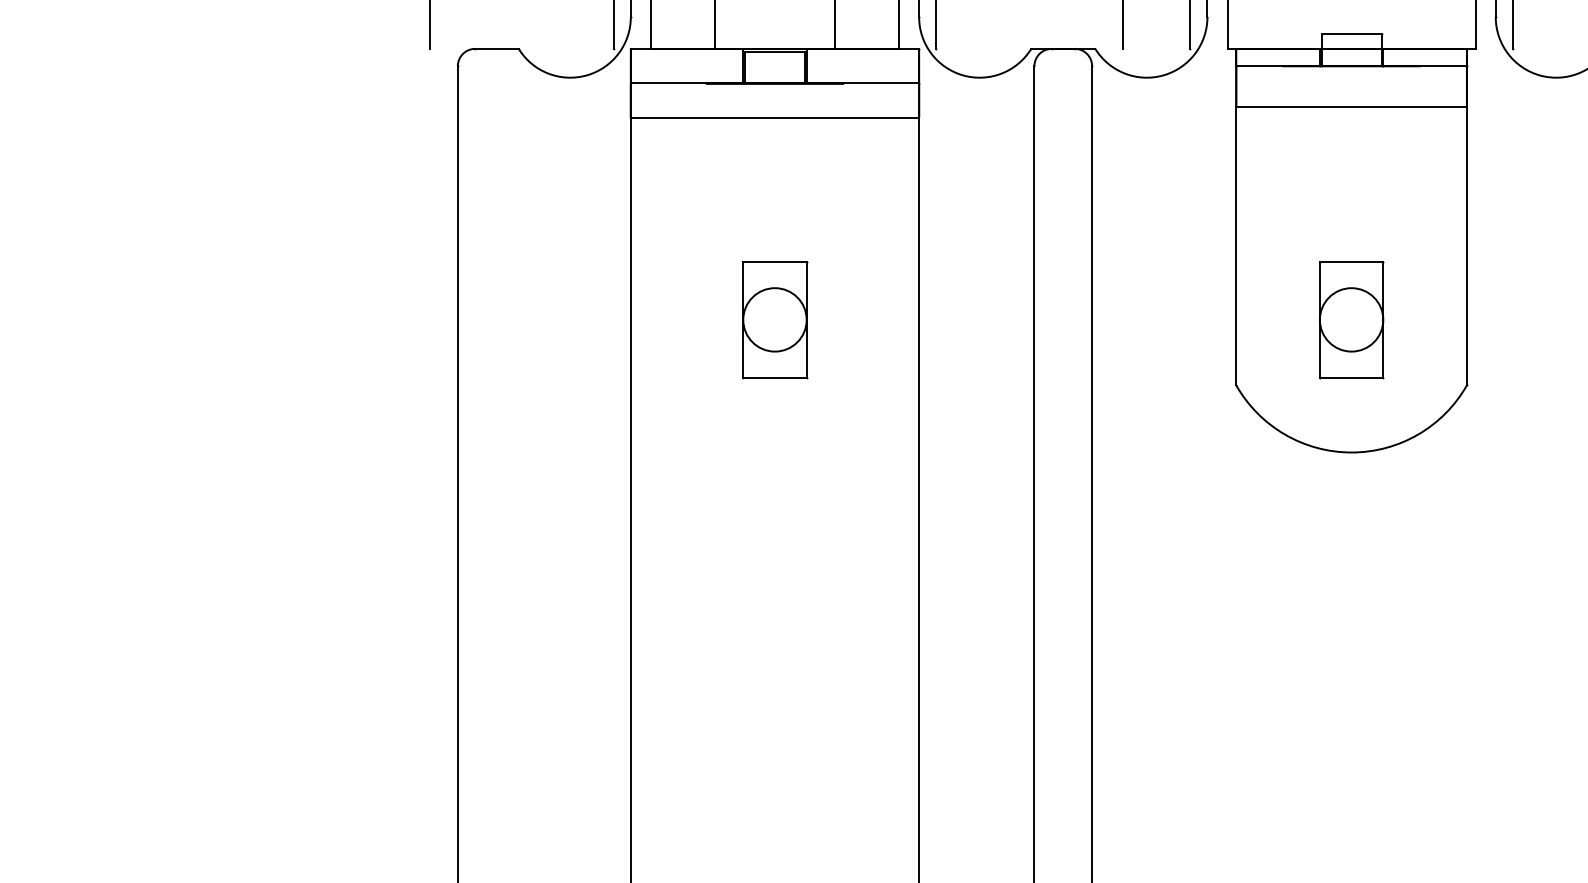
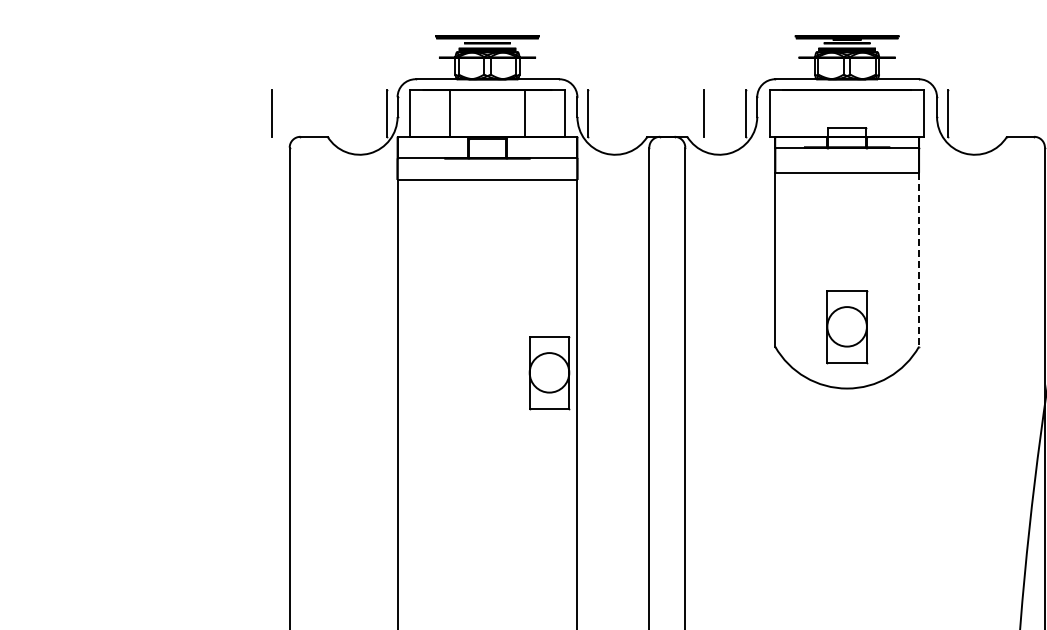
line: (1467, 245) -> (919, 259), solid -> dashed
part: (774, 320) -> (549, 373), moved
part: (1352, 320) -> (847, 327), moved

